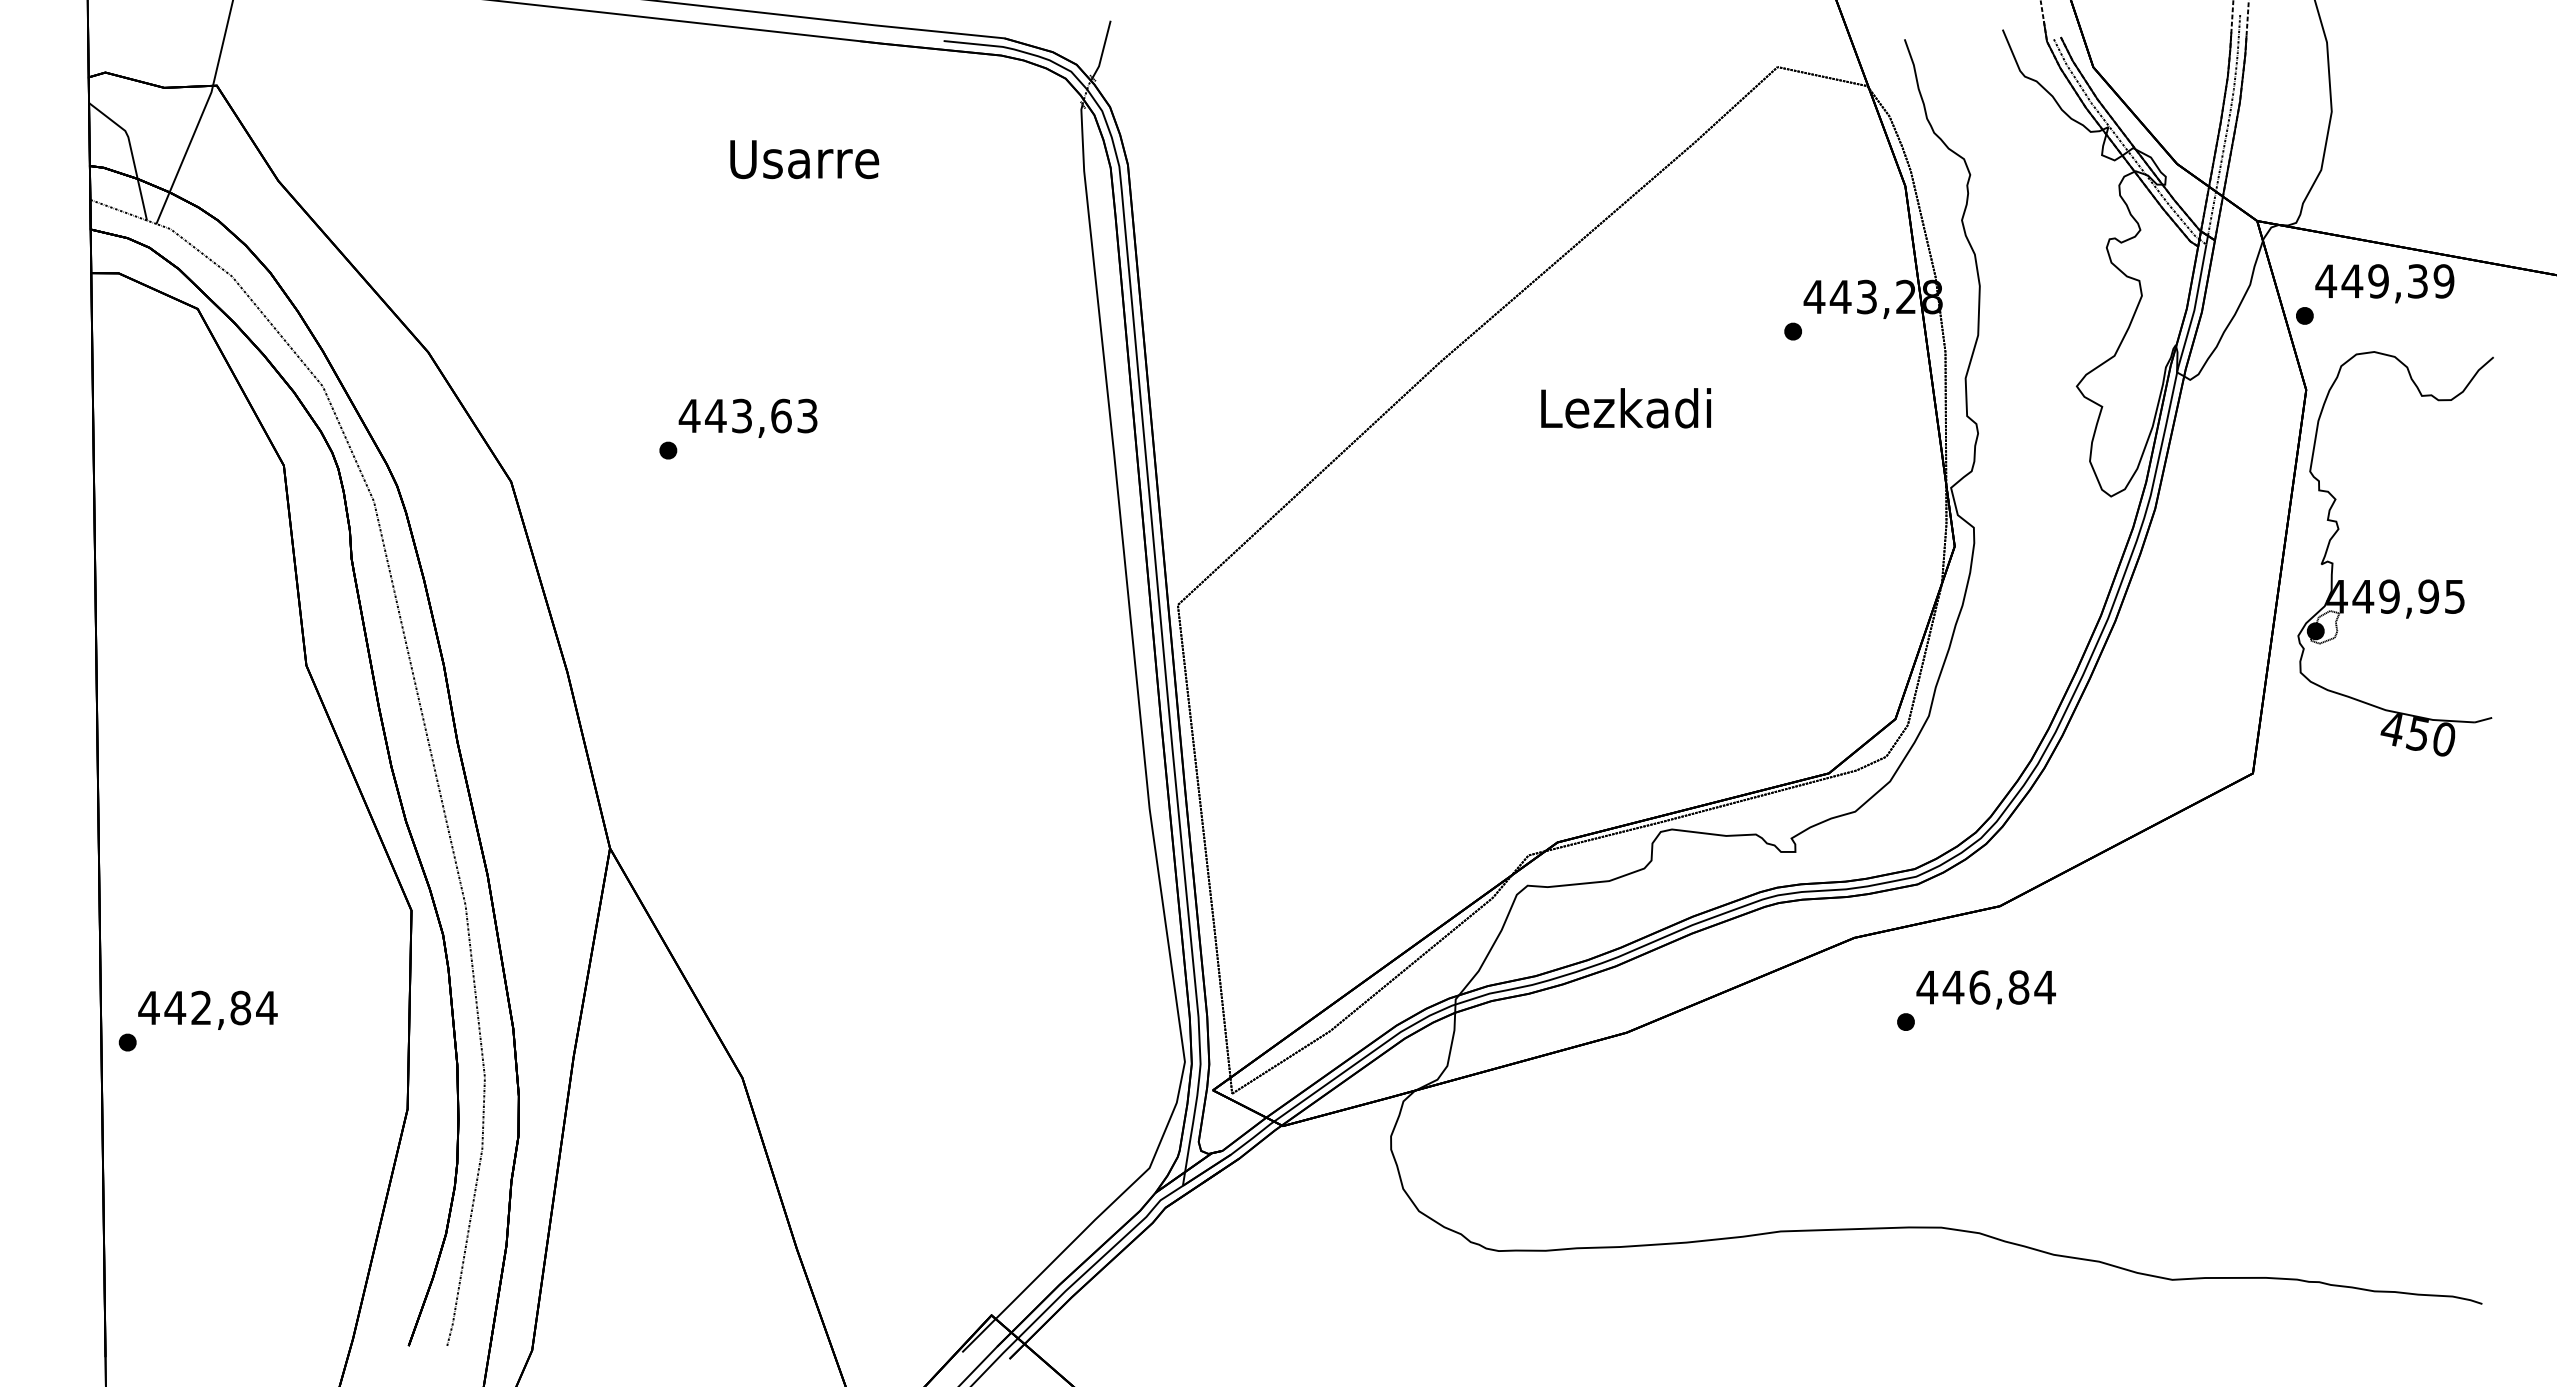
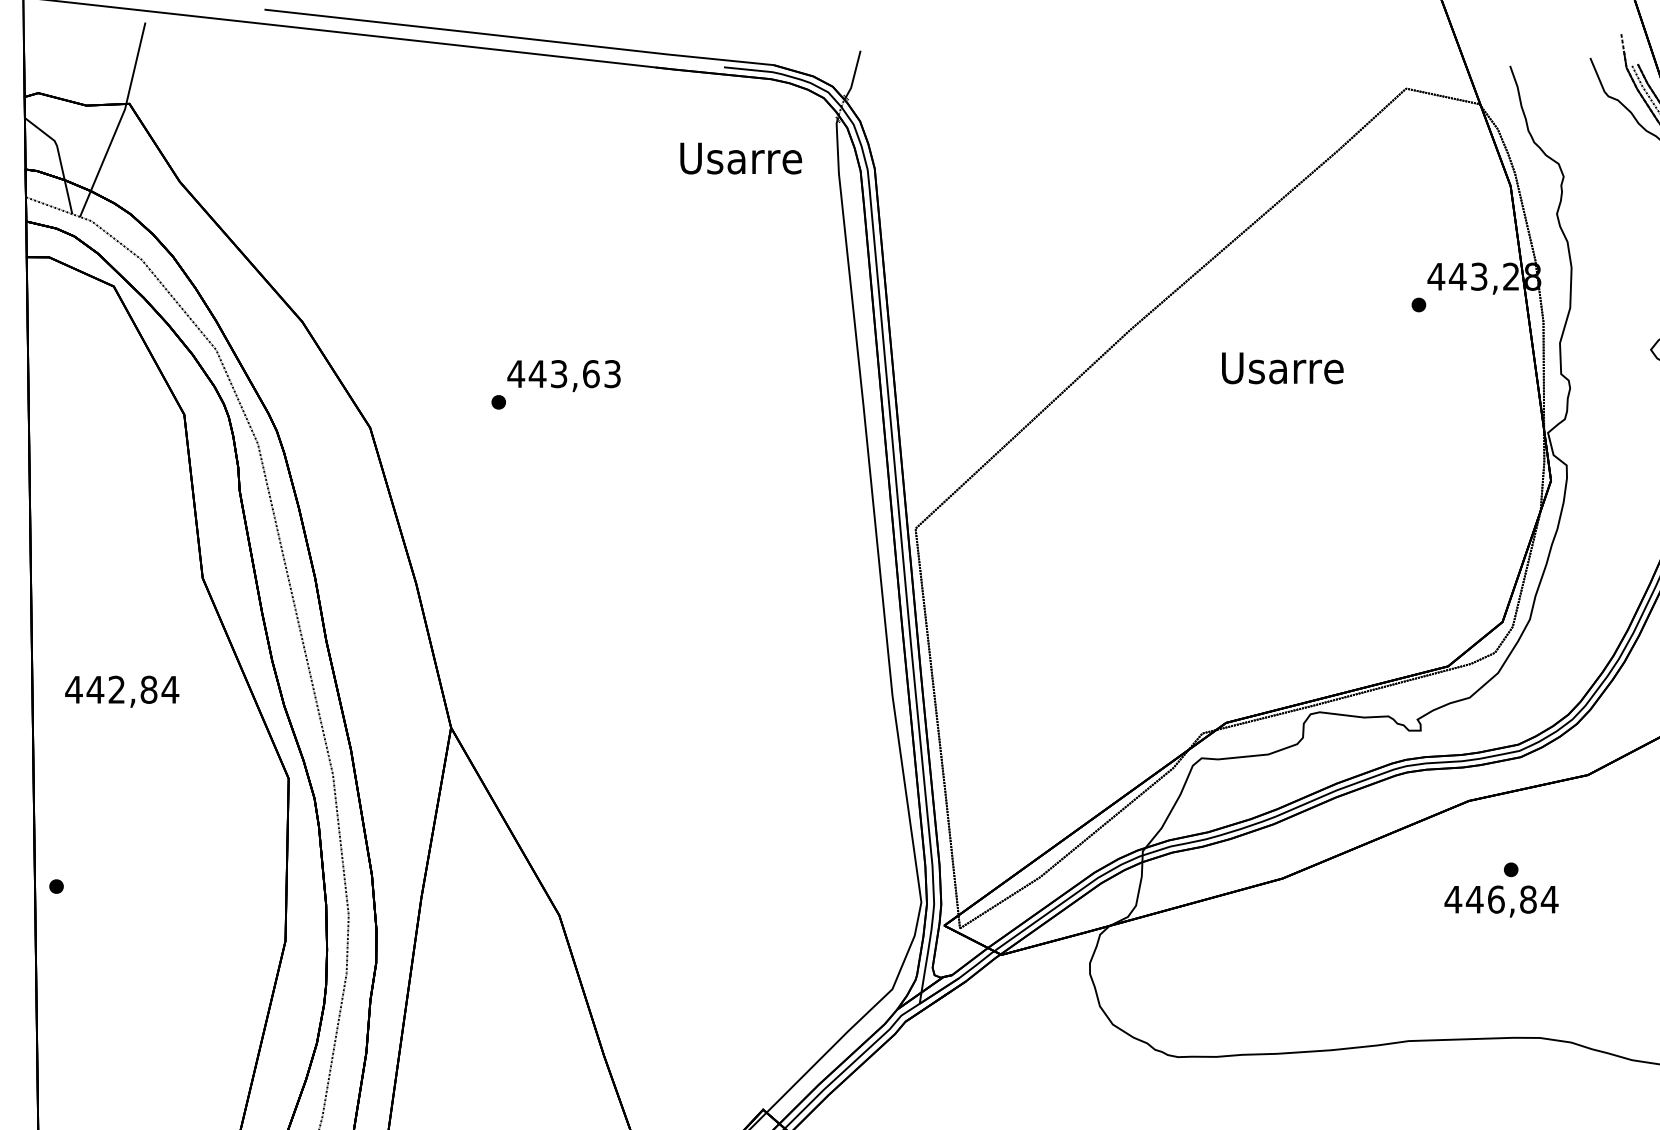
text: (804, 159) -> (741, 158), moved
text: (1626, 408) -> (1282, 367), Lezkadi -> Usarre
text: (1985, 989) -> (1500, 901), moved
text: (207, 1009) -> (121, 691), moved

